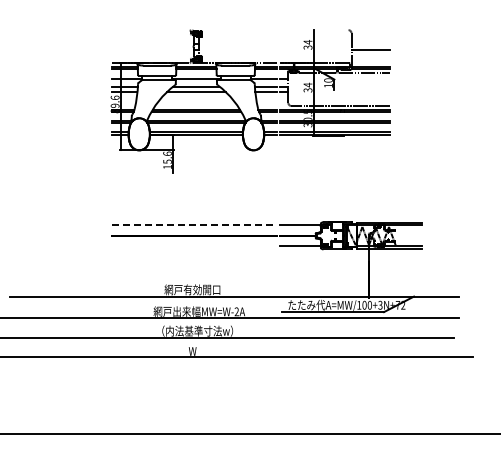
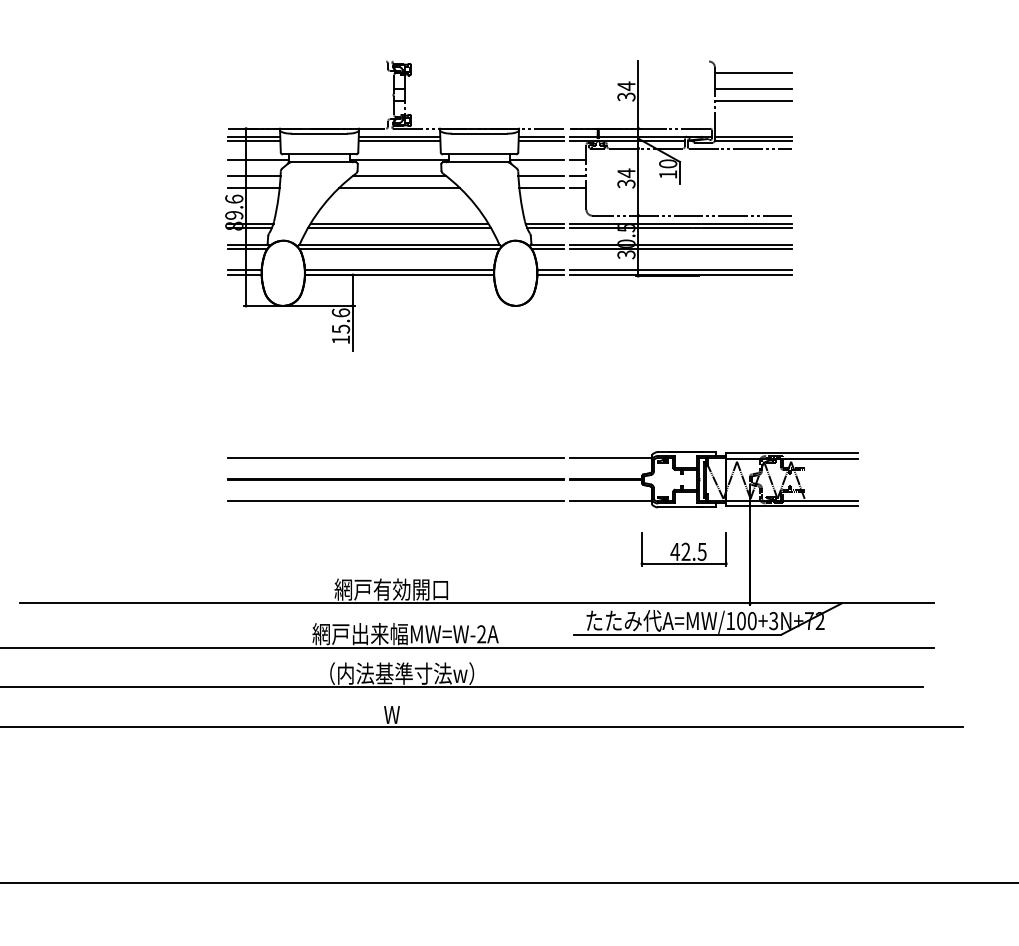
line: (370, 35) -> (753, 72), added
line: (370, 43) -> (753, 88), added
line: (194, 225) -> (395, 458), dashed -> solid
line: (194, 246) -> (395, 501), added
part: (336, 269) -> (684, 548), added

